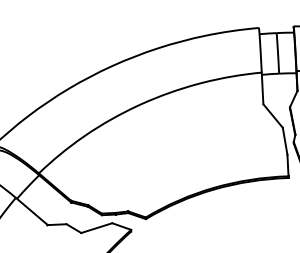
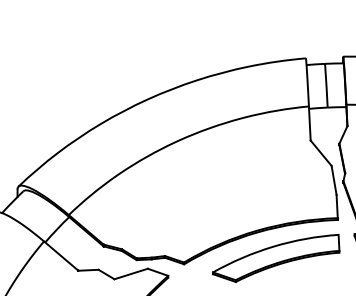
part: (230, 213) -> (275, 258), added

